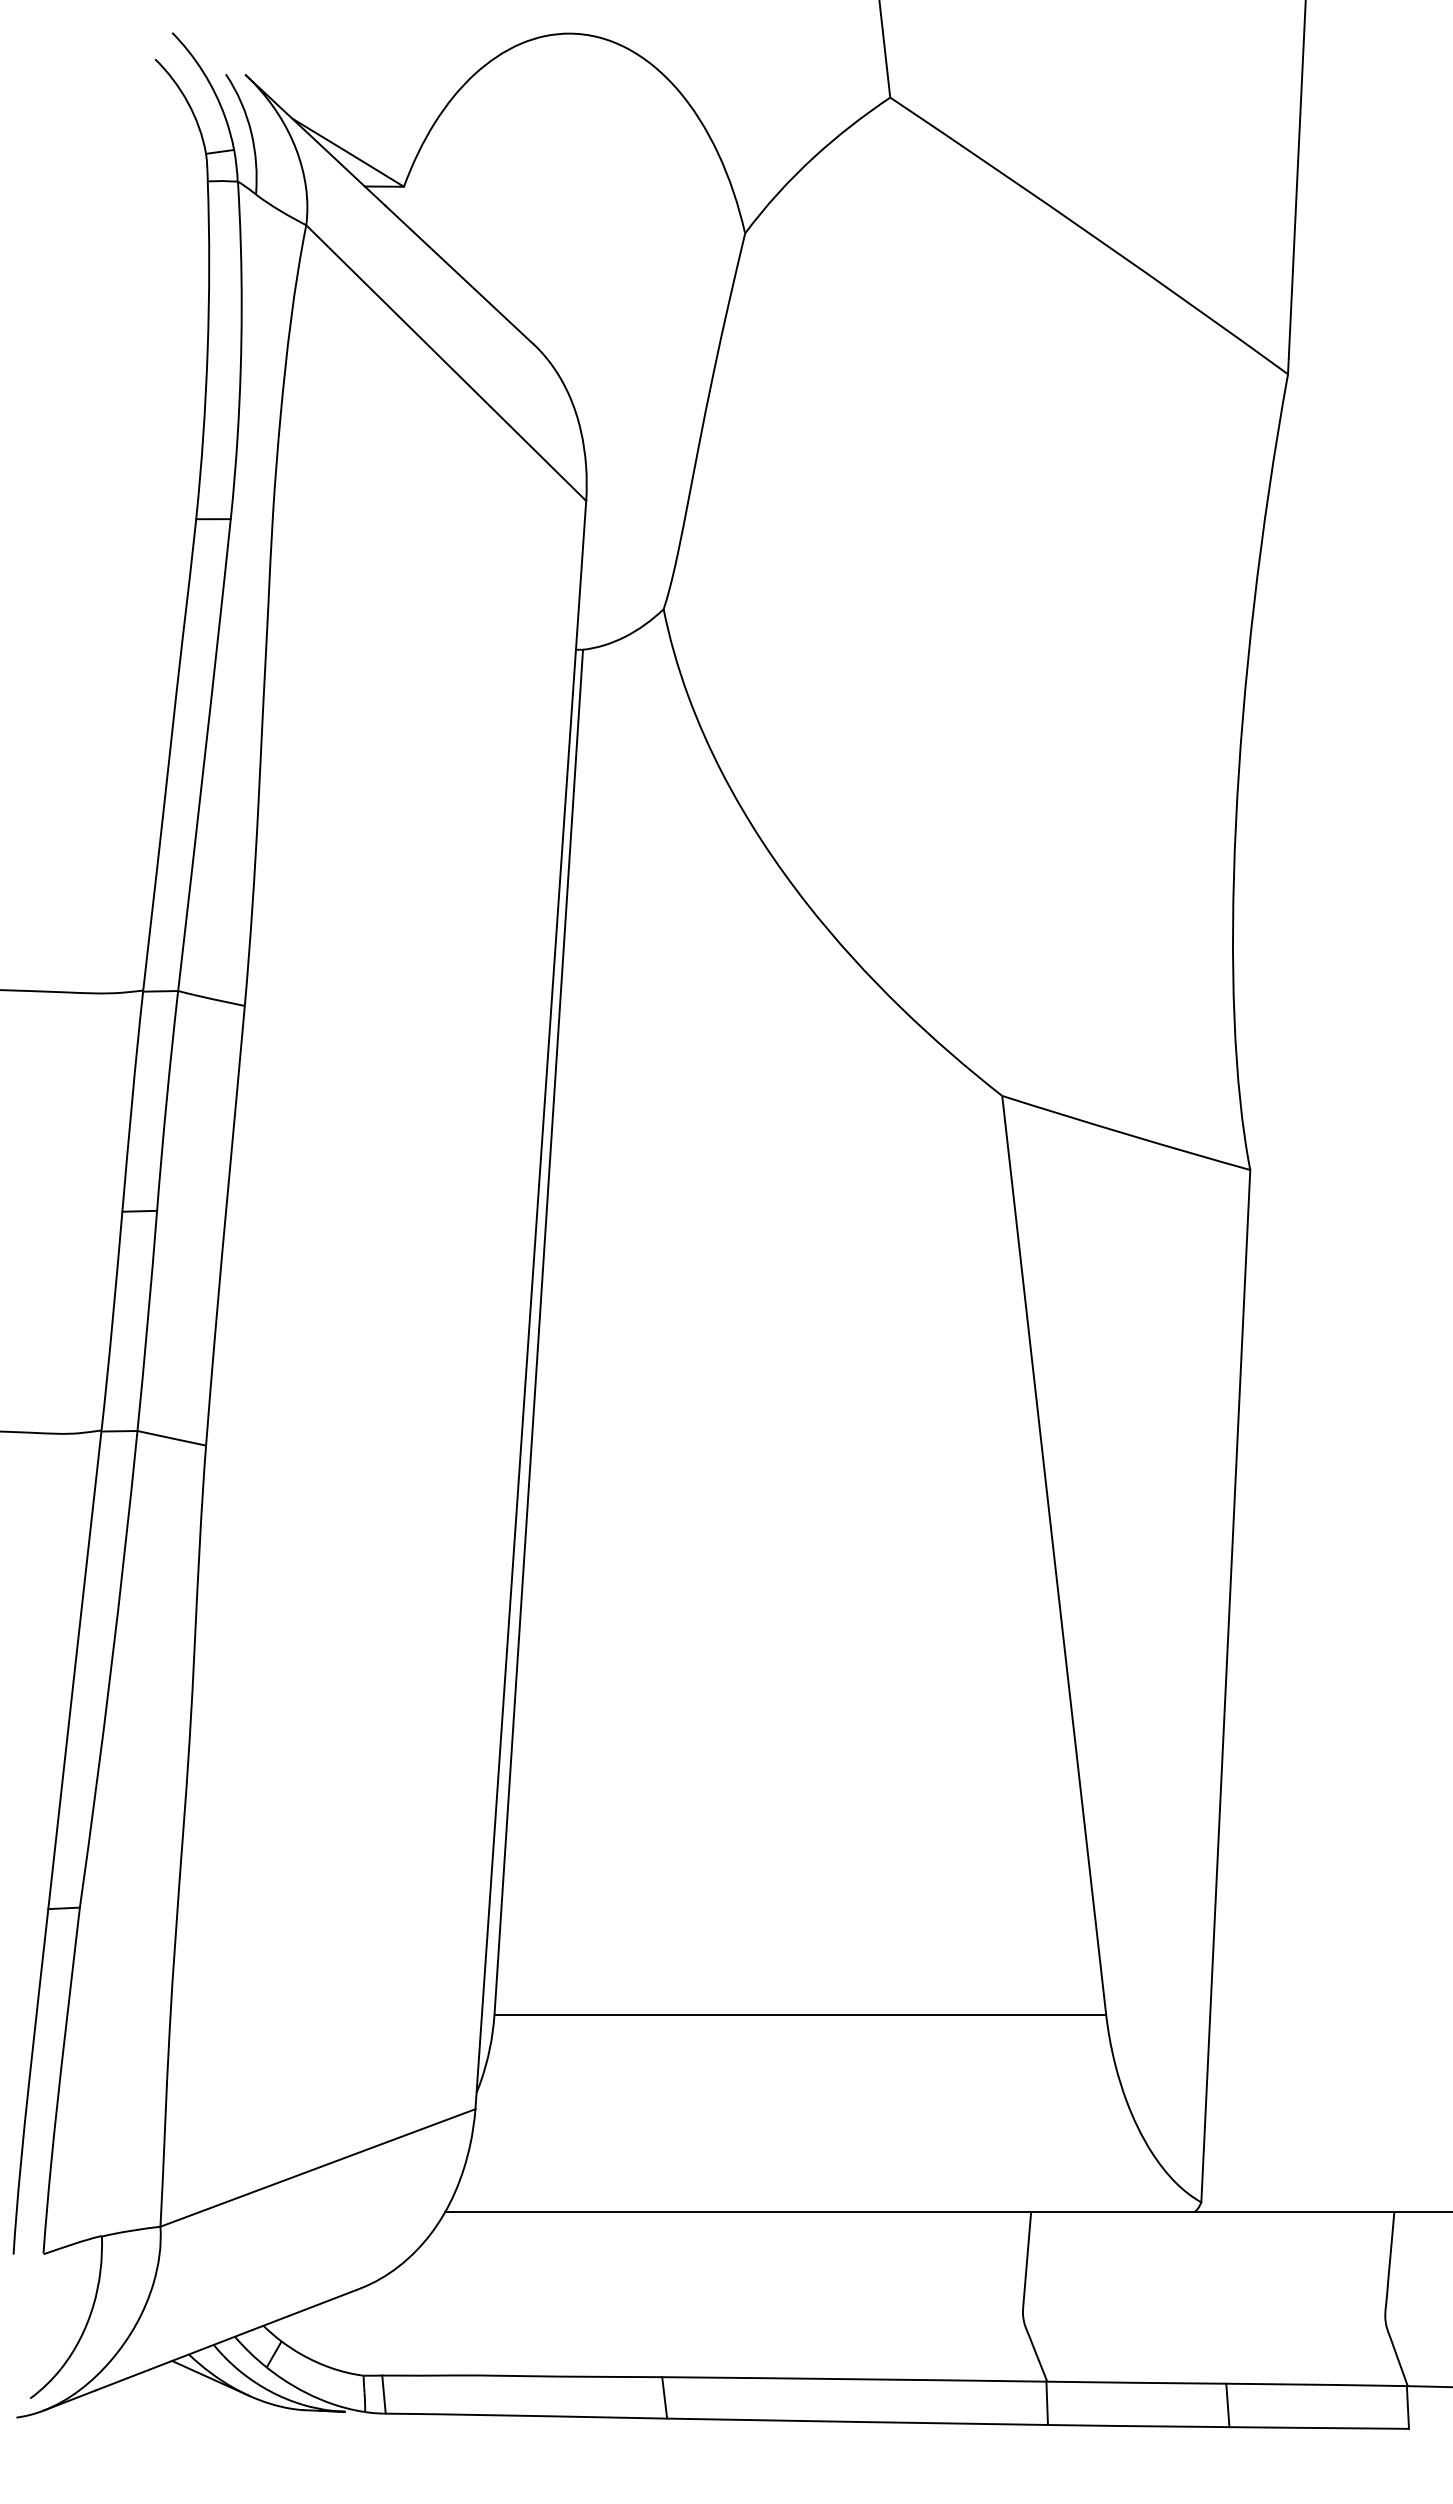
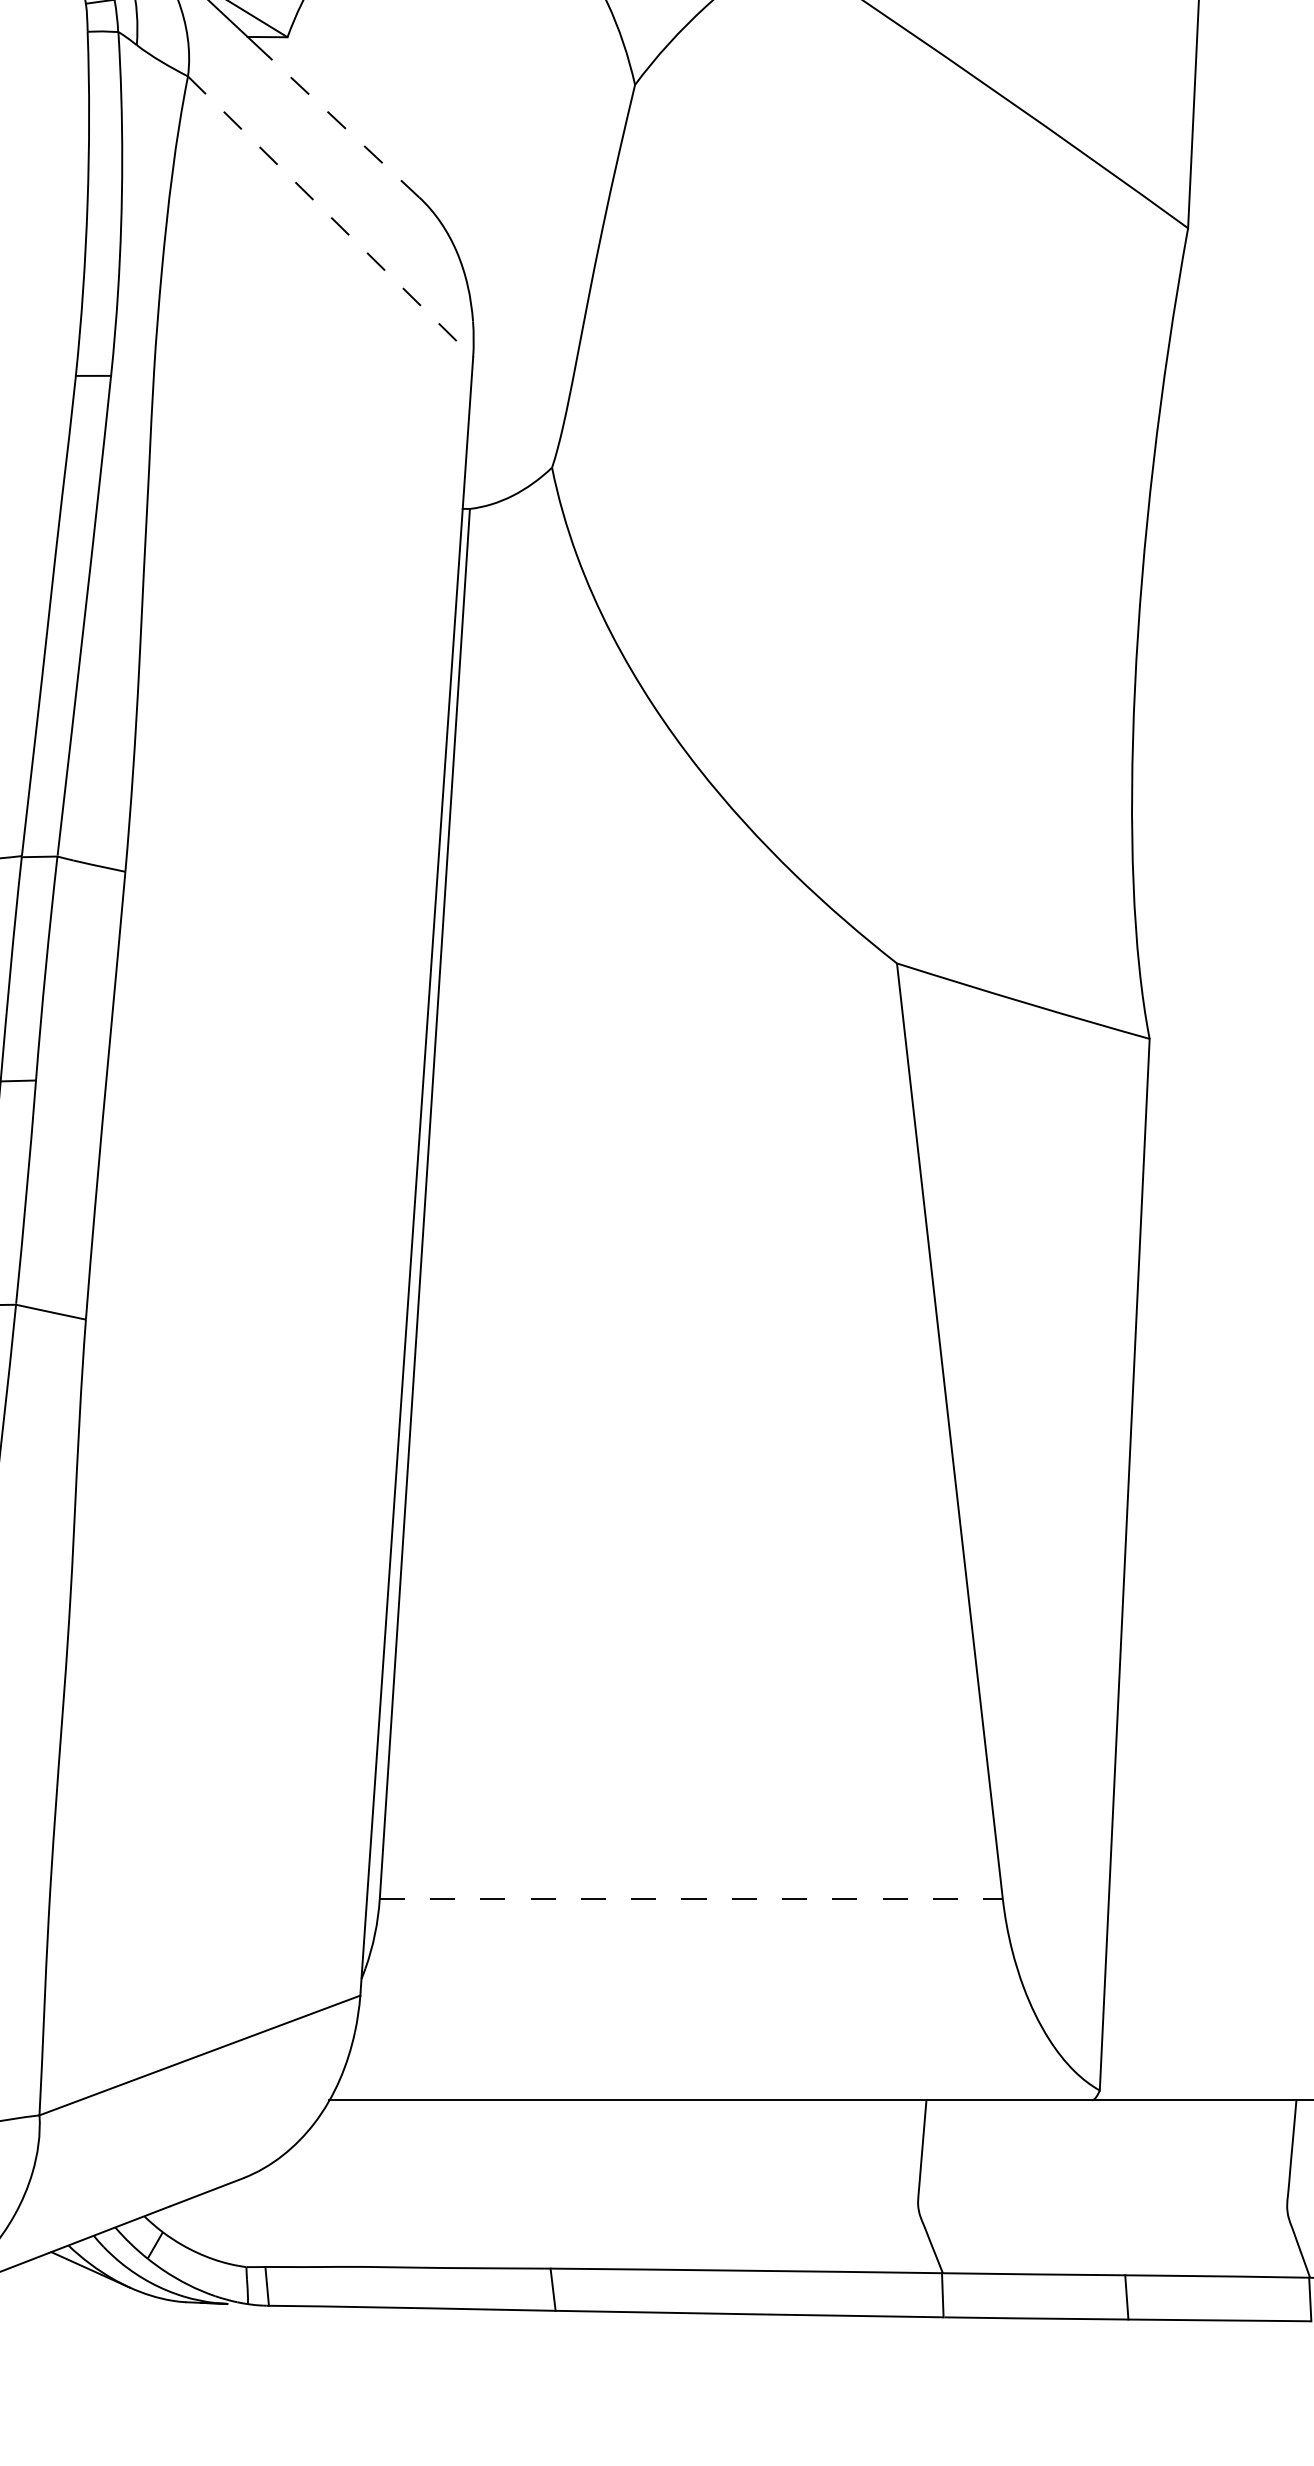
line: (459, 275) -> (344, 127), solid -> dashed
line: (446, 363) -> (330, 217), solid -> dashed
line: (800, 2014) -> (691, 1899), solid -> dashed

